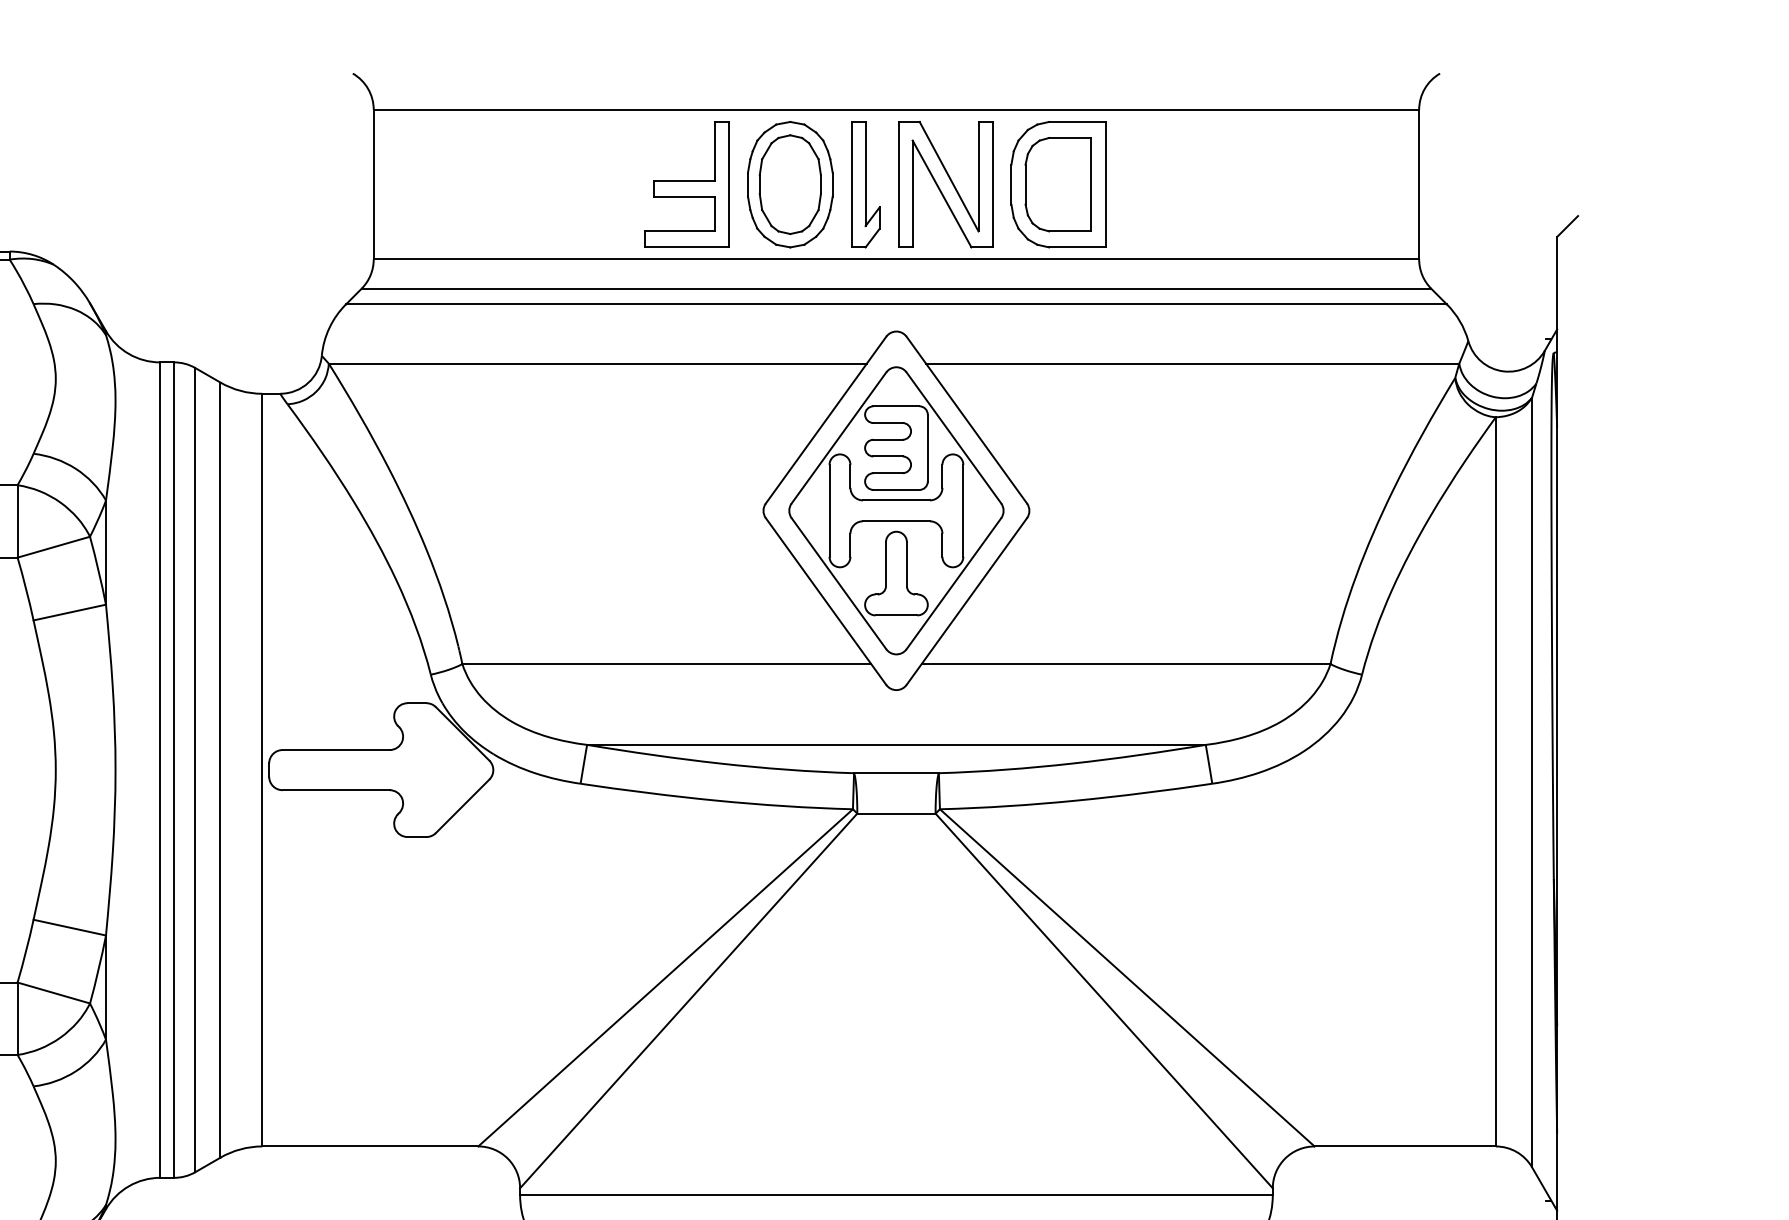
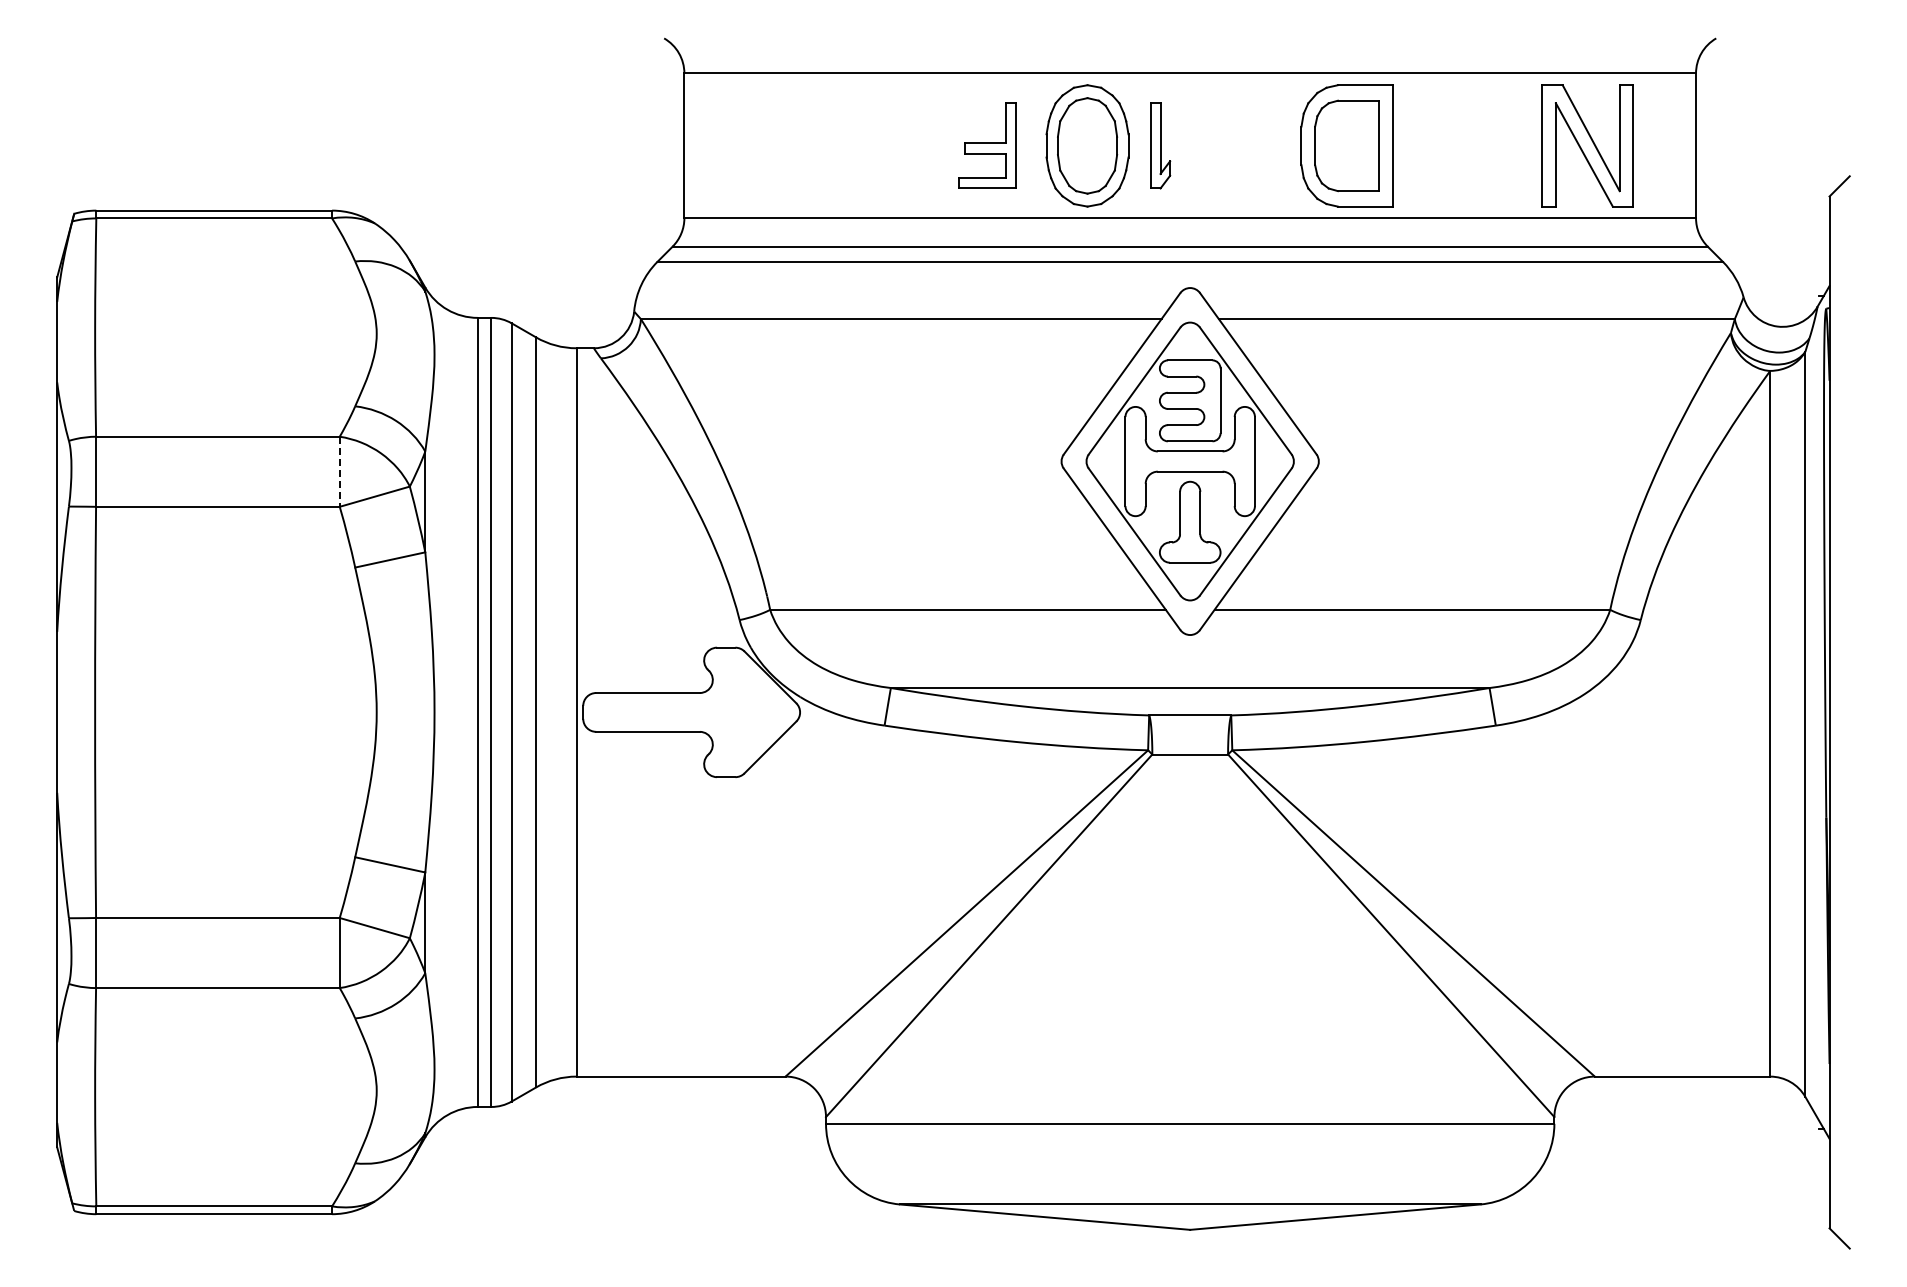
part: (685, 184) -> (986, 145), size x0.7
part: (865, 184) -> (1160, 145), size x0.7
part: (945, 184) -> (1587, 145), moved
line: (17, 522) -> (339, 472), solid -> dashed

